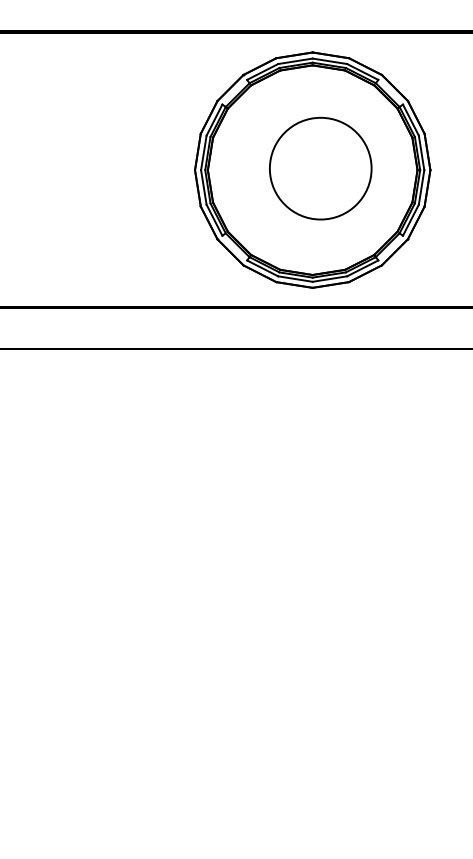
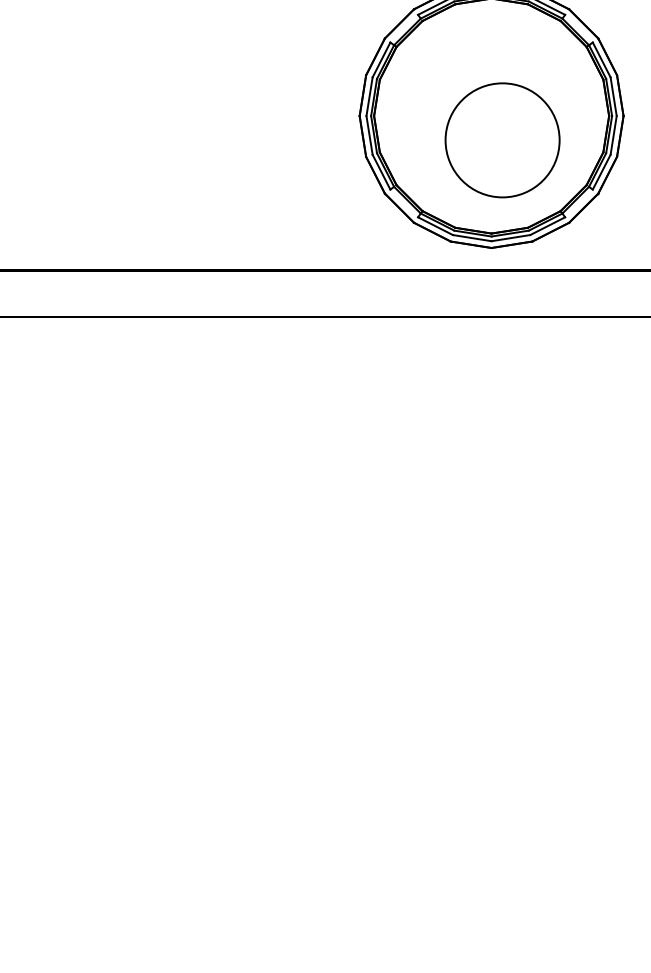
circle: (320, 168) -> (502, 140), moved

